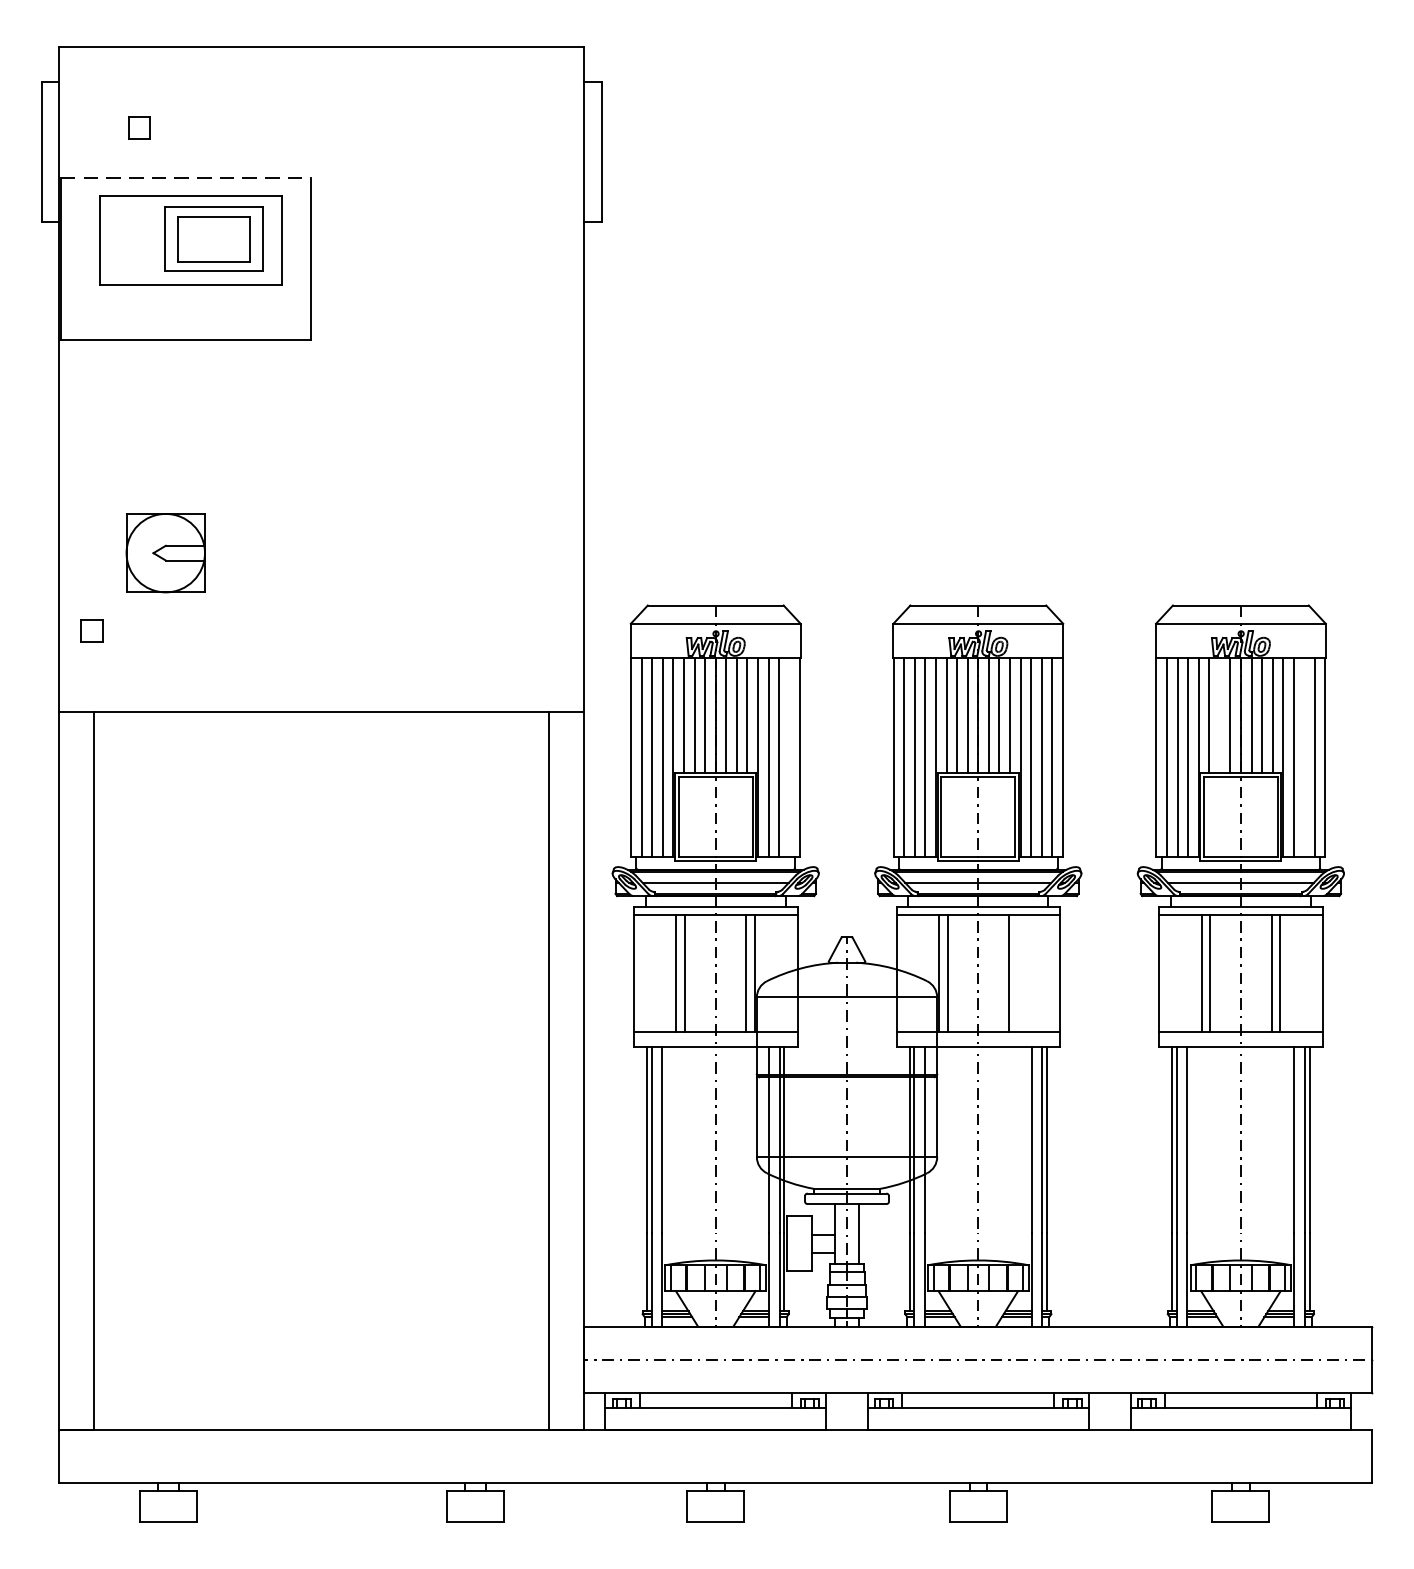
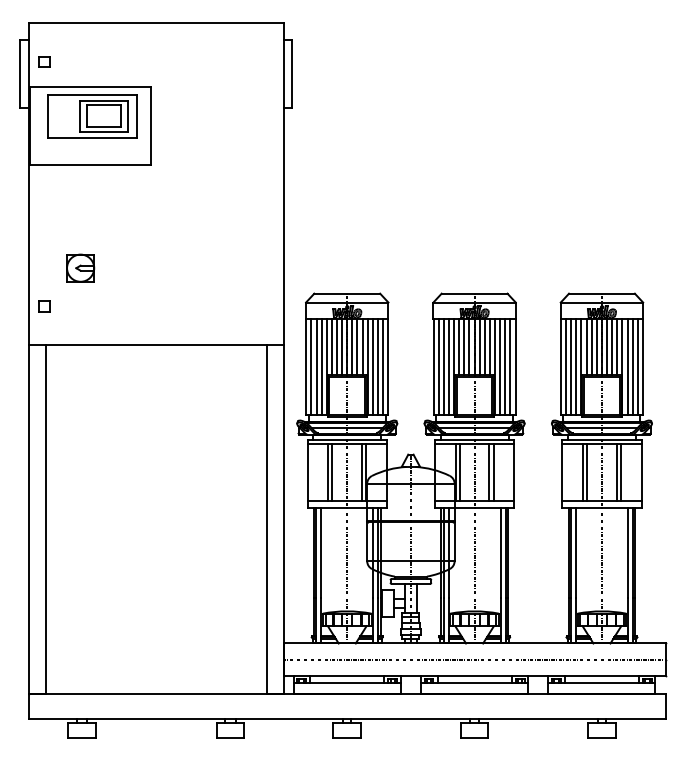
part: (139, 126) -> (44, 61), moved
line: (186, 178) -> (90, 86), dashed -> solid
part: (165, 551) -> (80, 267), size x0.71
line: (1219, 716) -> (591, 347), added
line: (790, 757) -> (383, 367), added
line: (1303, 757) -> (632, 367), added
line: (1017, 972) -> (493, 471), added

